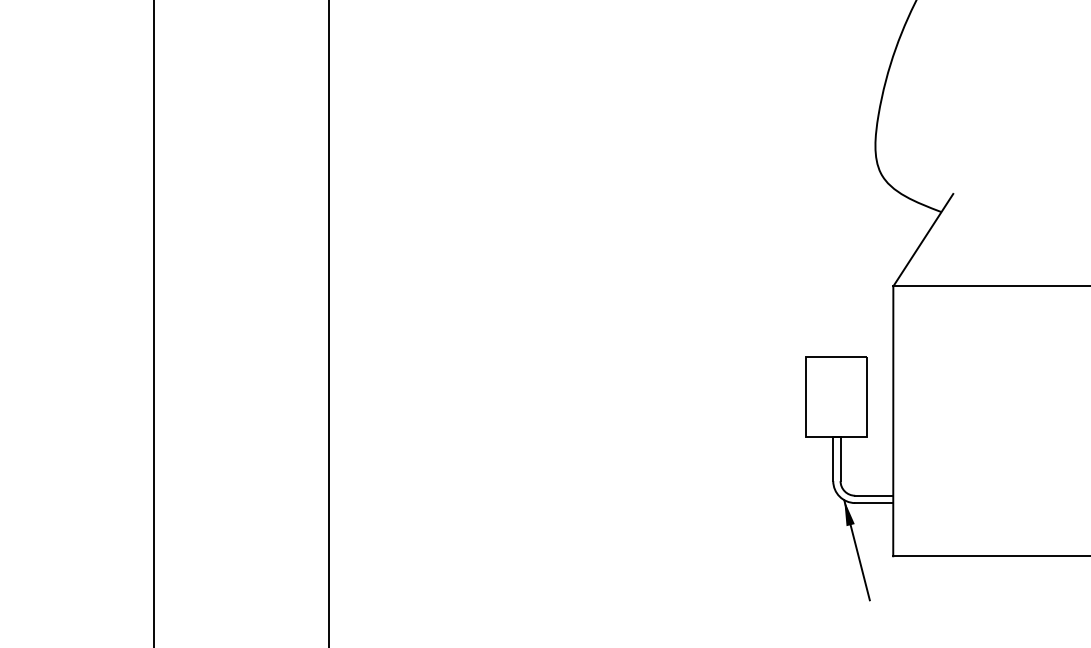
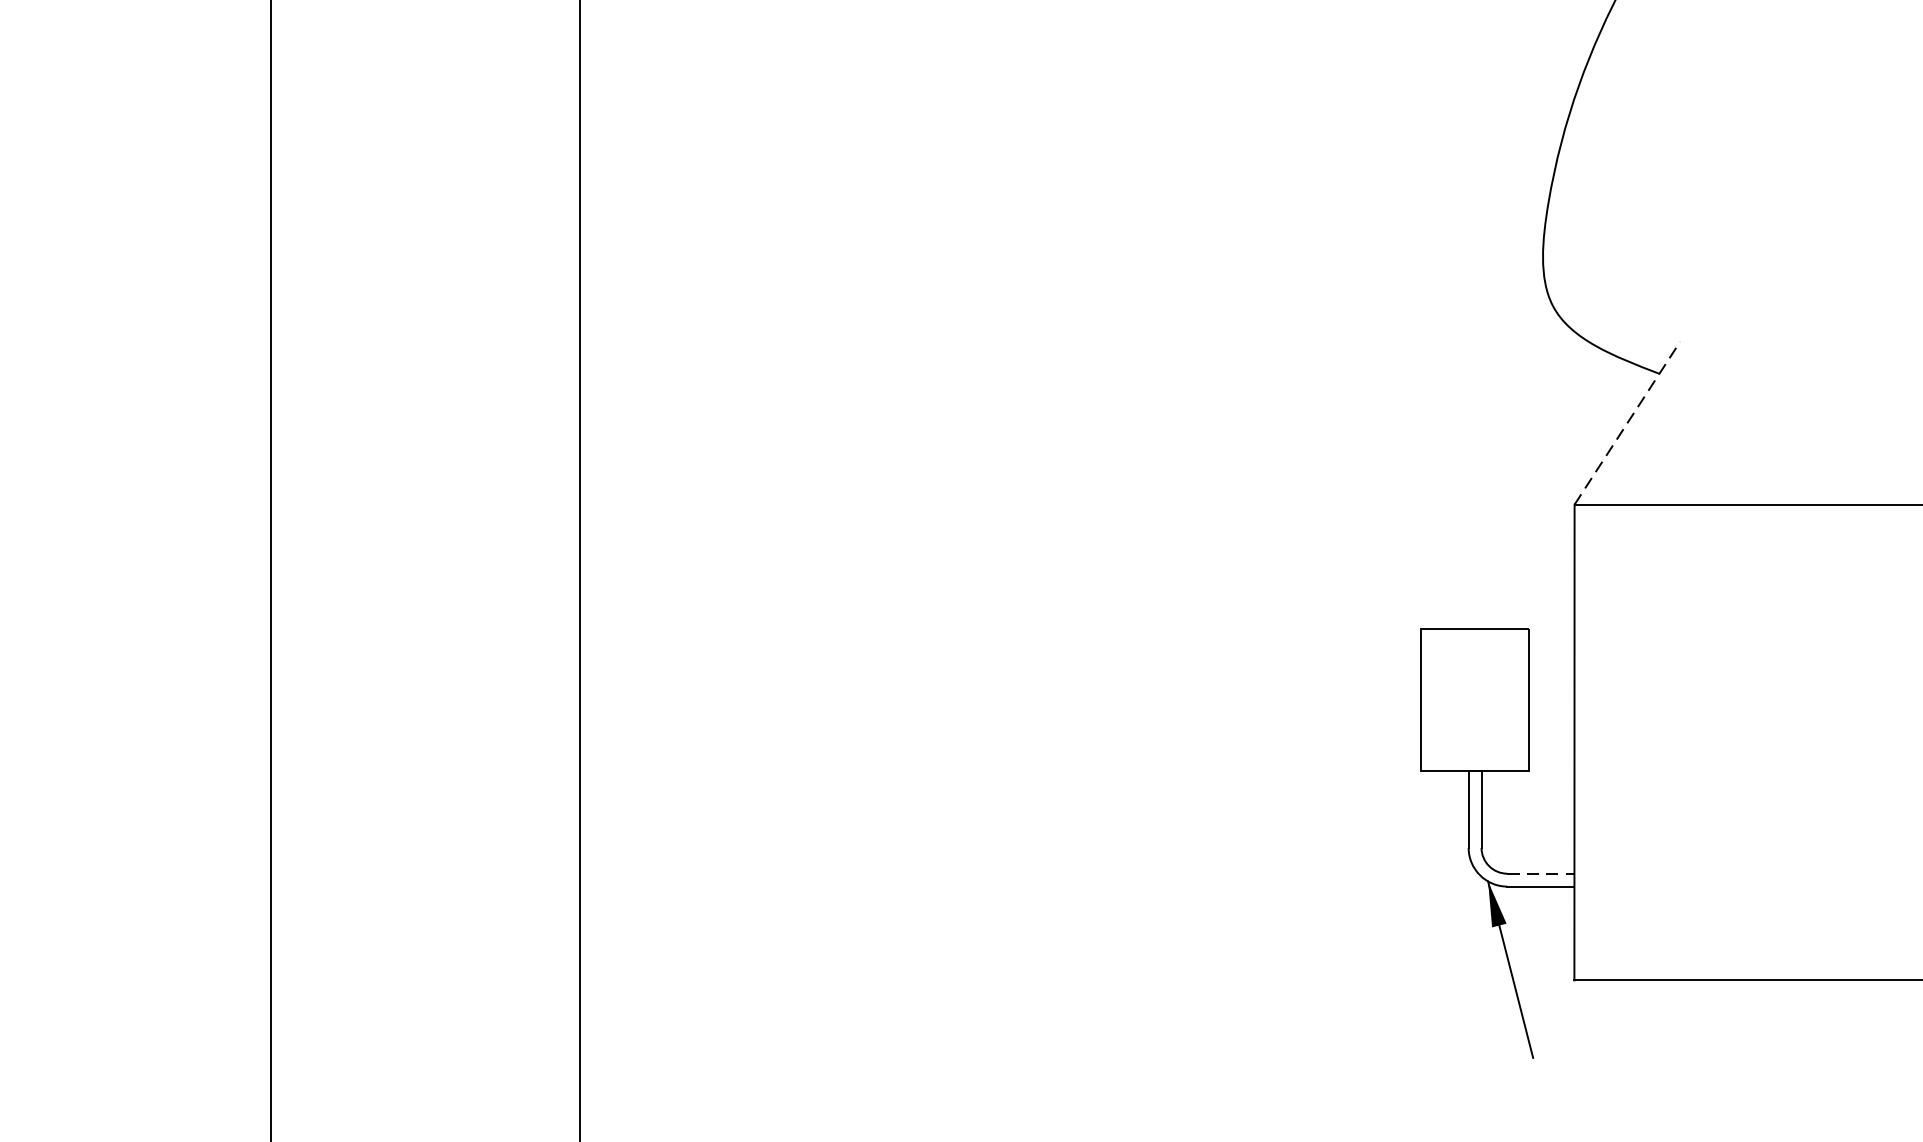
line: (923, 239) -> (1627, 422), solid -> dashed
line: (874, 495) -> (1541, 873), solid -> dashed

